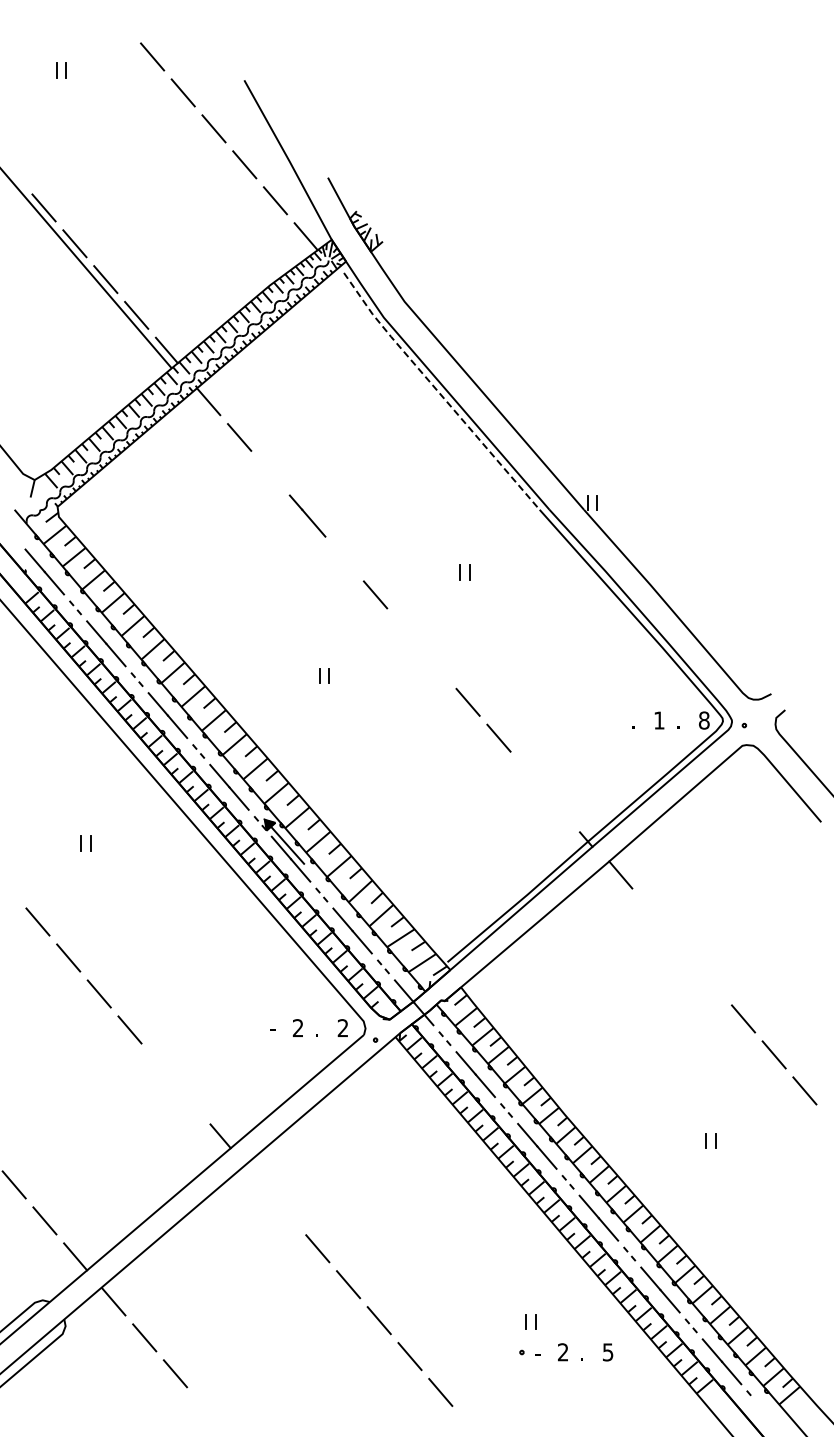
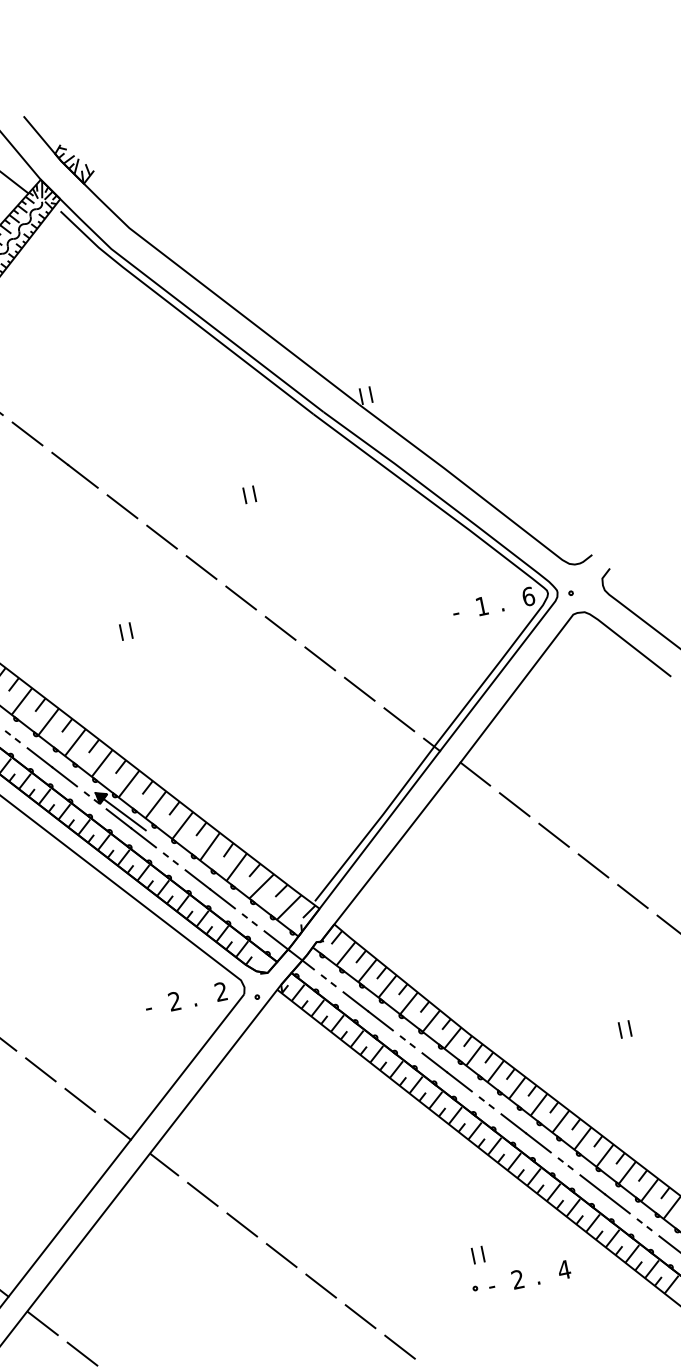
line: (438, 392) -> (183, 314), dashed -> solid
line: (270, 472) -> (27, 433), added
line: (344, 558) -> (122, 506), added
line: (405, 630) -> (200, 567), added
line: (436, 666) -> (240, 598), added
text: (703, 720) -> (527, 596), 8 -> 6
text: (633, 725) -> (456, 616), . -> -
line: (529, 773) -> (359, 688), added
line: (560, 809) -> (399, 719), added
line: (650, 910) -> (513, 804), added
line: (681, 946) -> (553, 834), added
line: (712, 982) -> (593, 865), added
line: (160, 1065) -> (40, 1069), added
line: (190, 1101) -> (79, 1100), added
line: (256, 1177) -> (163, 1164), added
line: (286, 1212) -> (202, 1194), added
text: (607, 1352) -> (563, 1270), 5 -> 4

